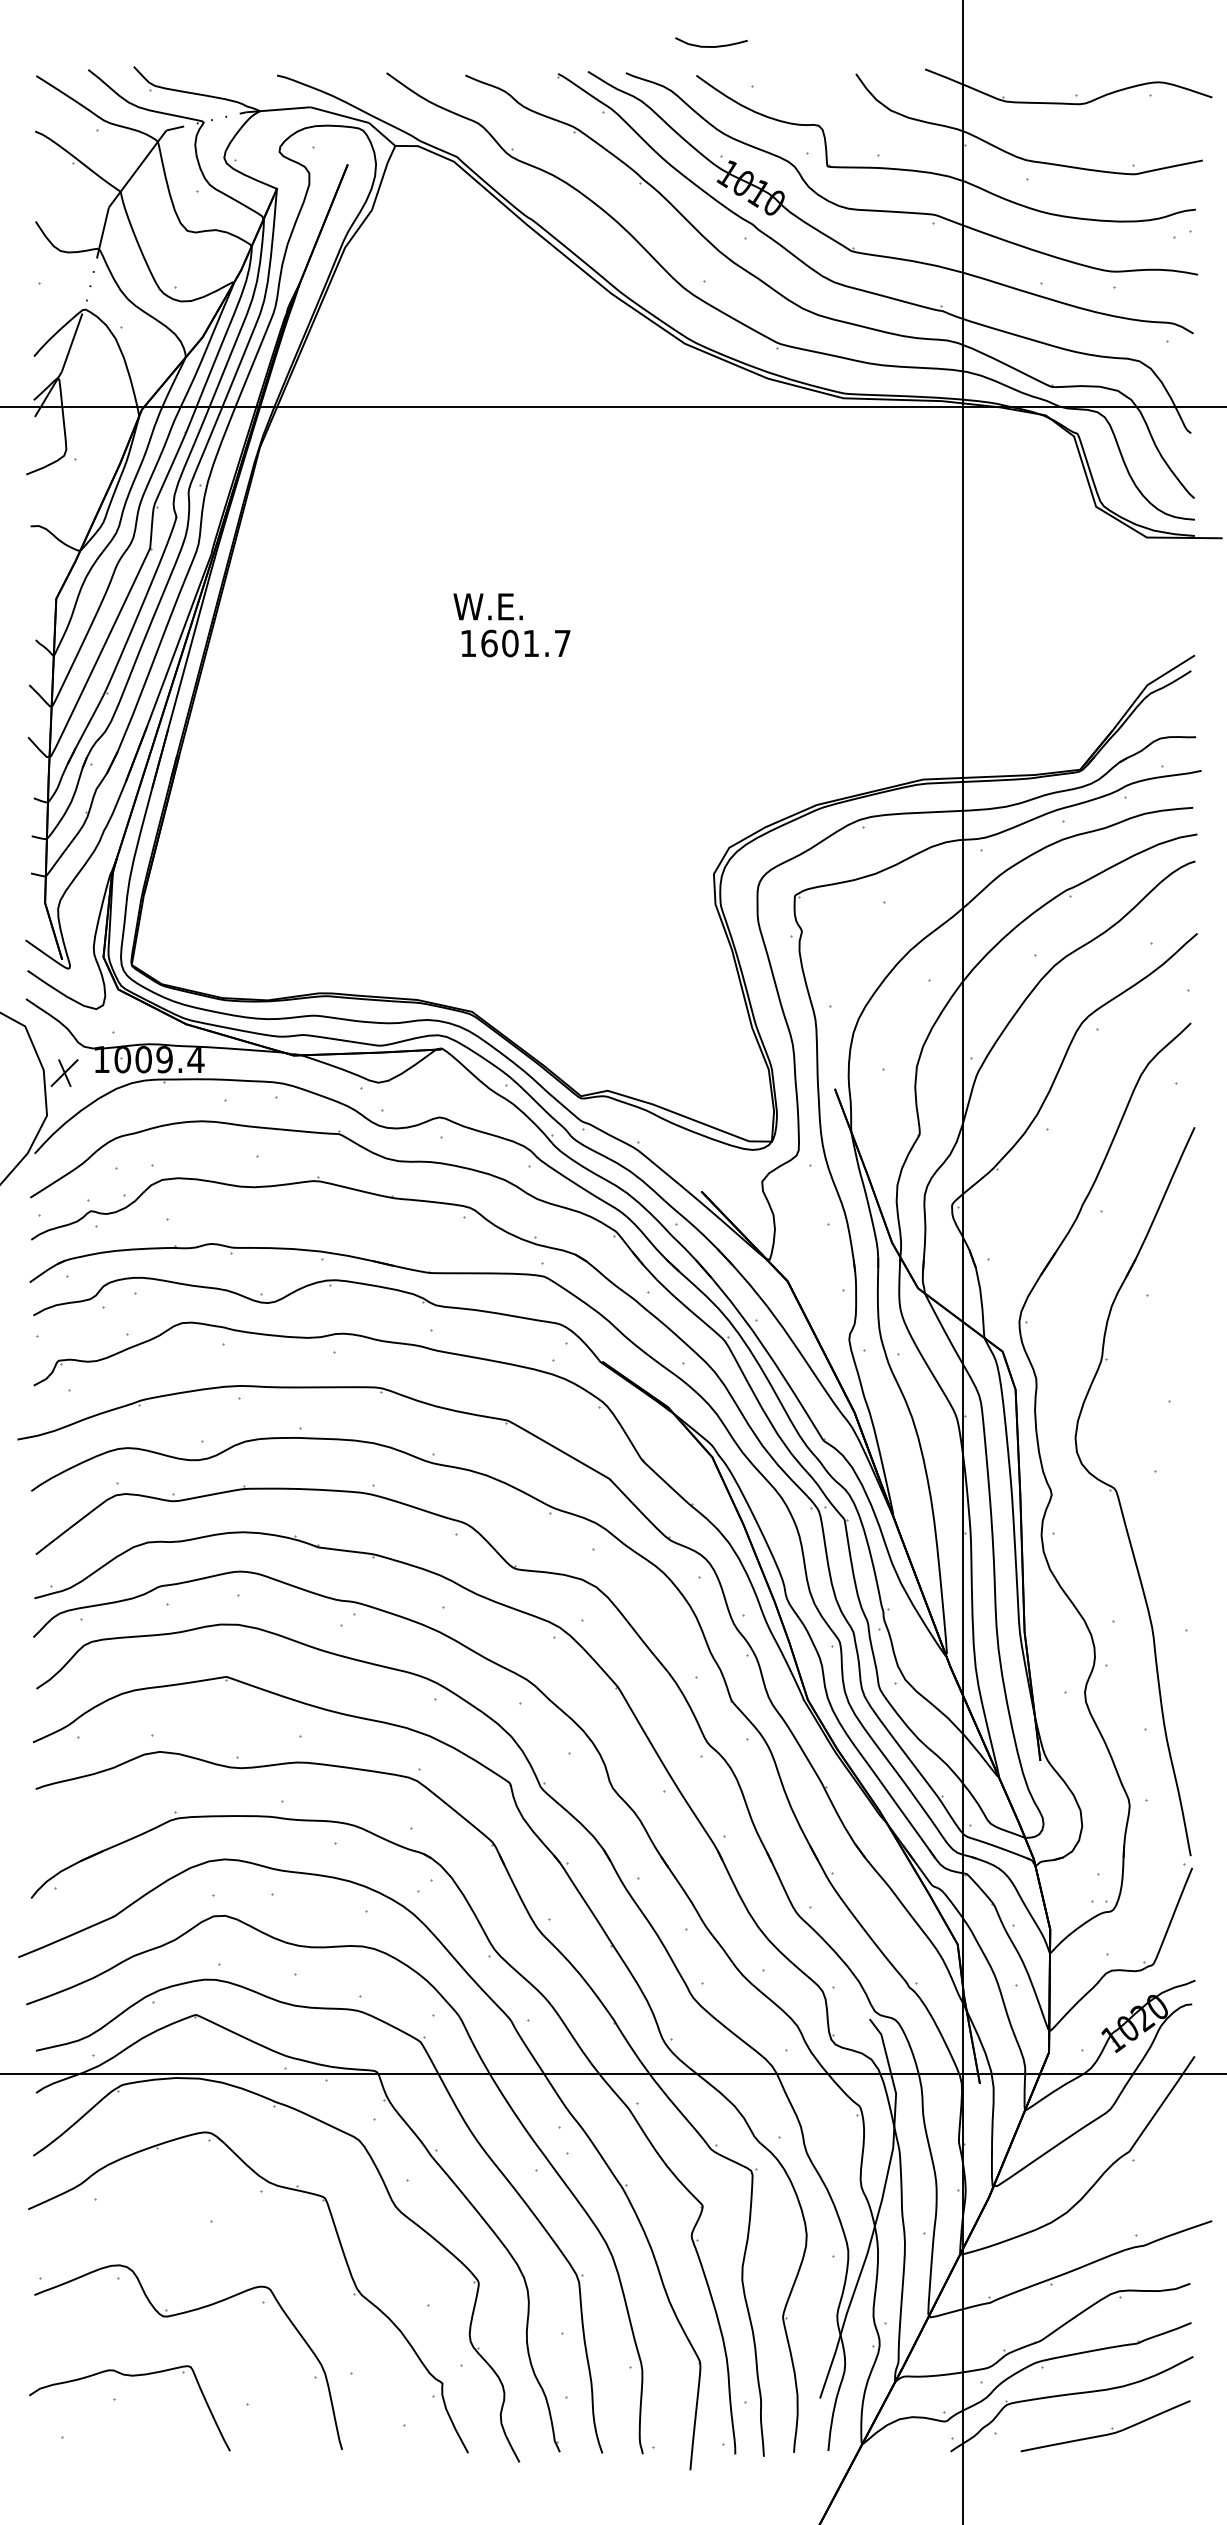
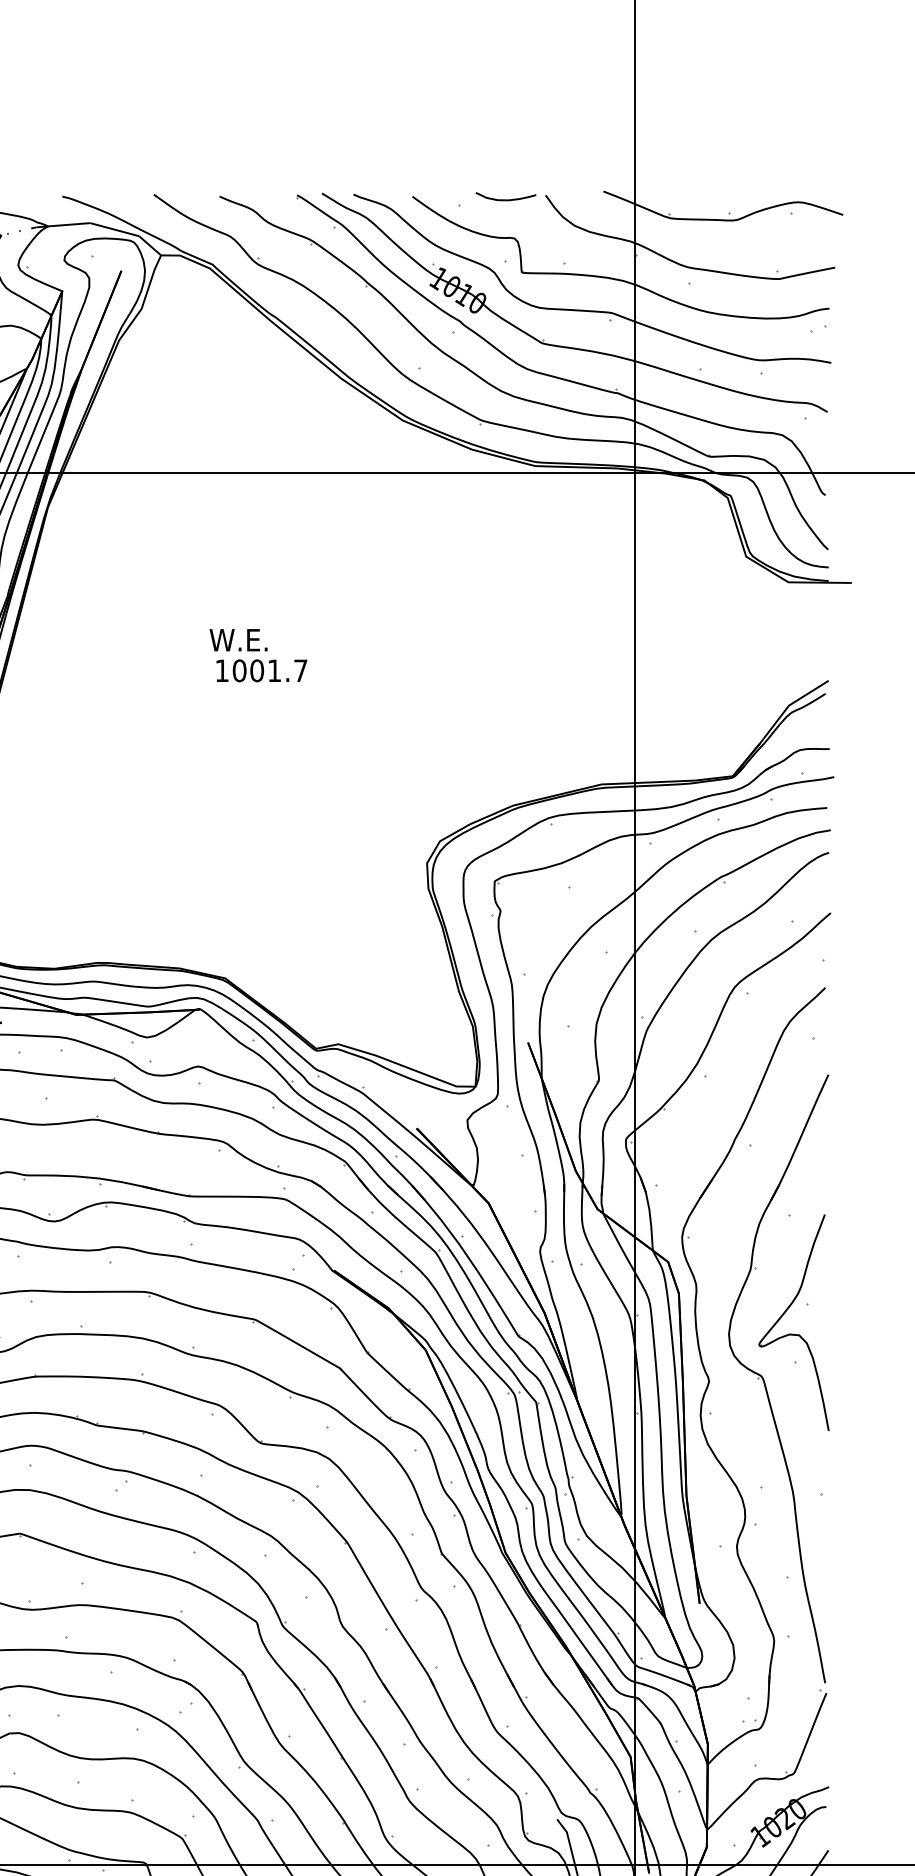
curve: (711, 46) -> (506, 199), moved
text: (489, 643) -> (239, 670), 1601.7 -> 1001.7
part: (1152, 1437) -> (793, 1333), added

